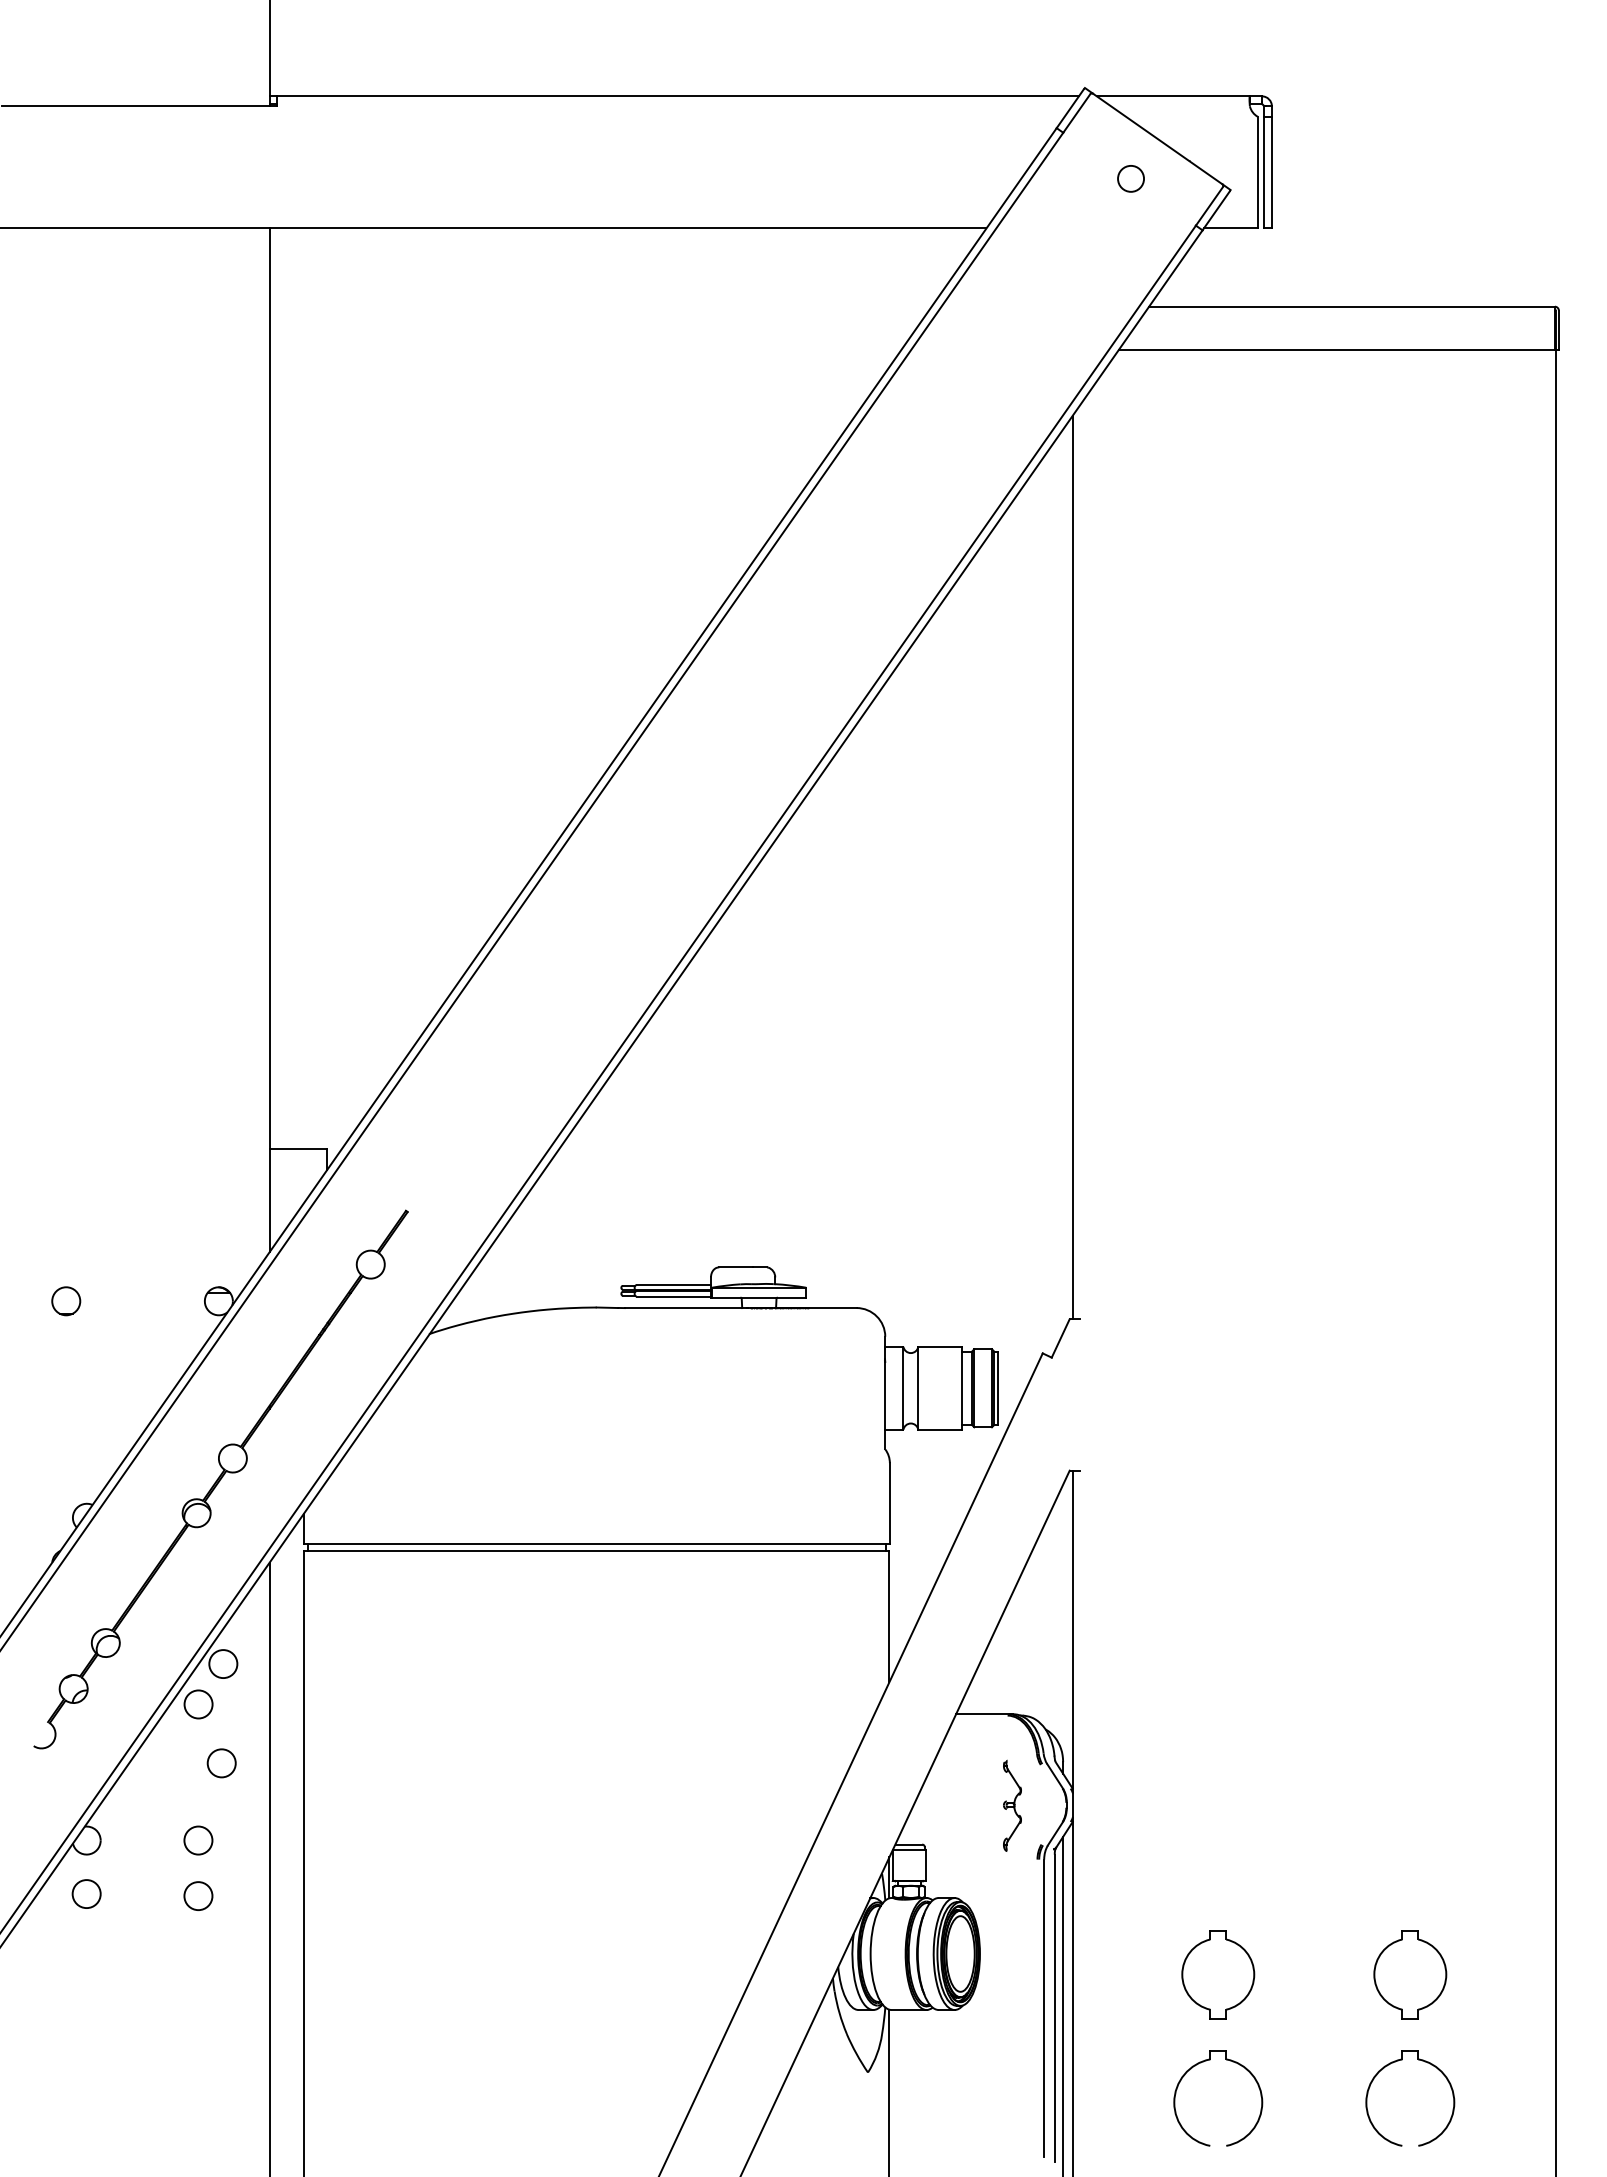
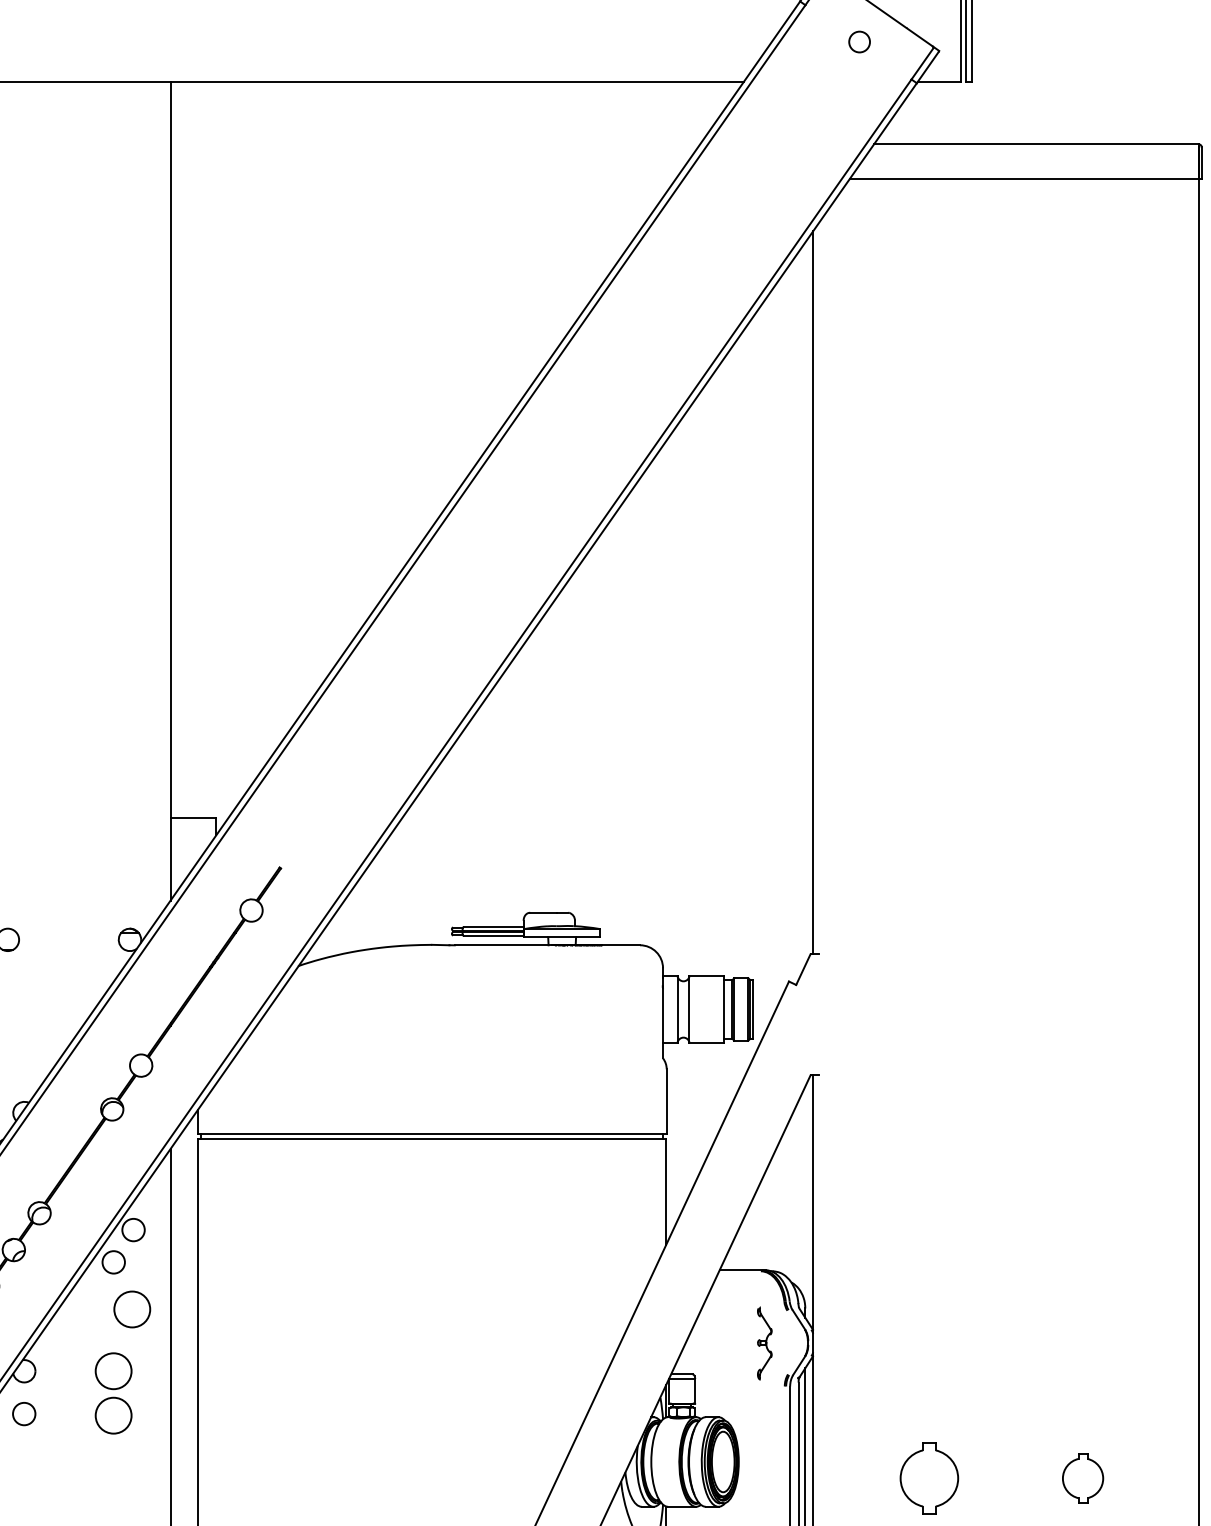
circle: (221, 1763) -> (132, 1309), size x1.6
circle: (198, 1840) -> (113, 1371), size x1.6
circle: (198, 1896) -> (113, 1415), size x1.6
part: (1410, 1974) -> (1083, 1478), size x0.7

